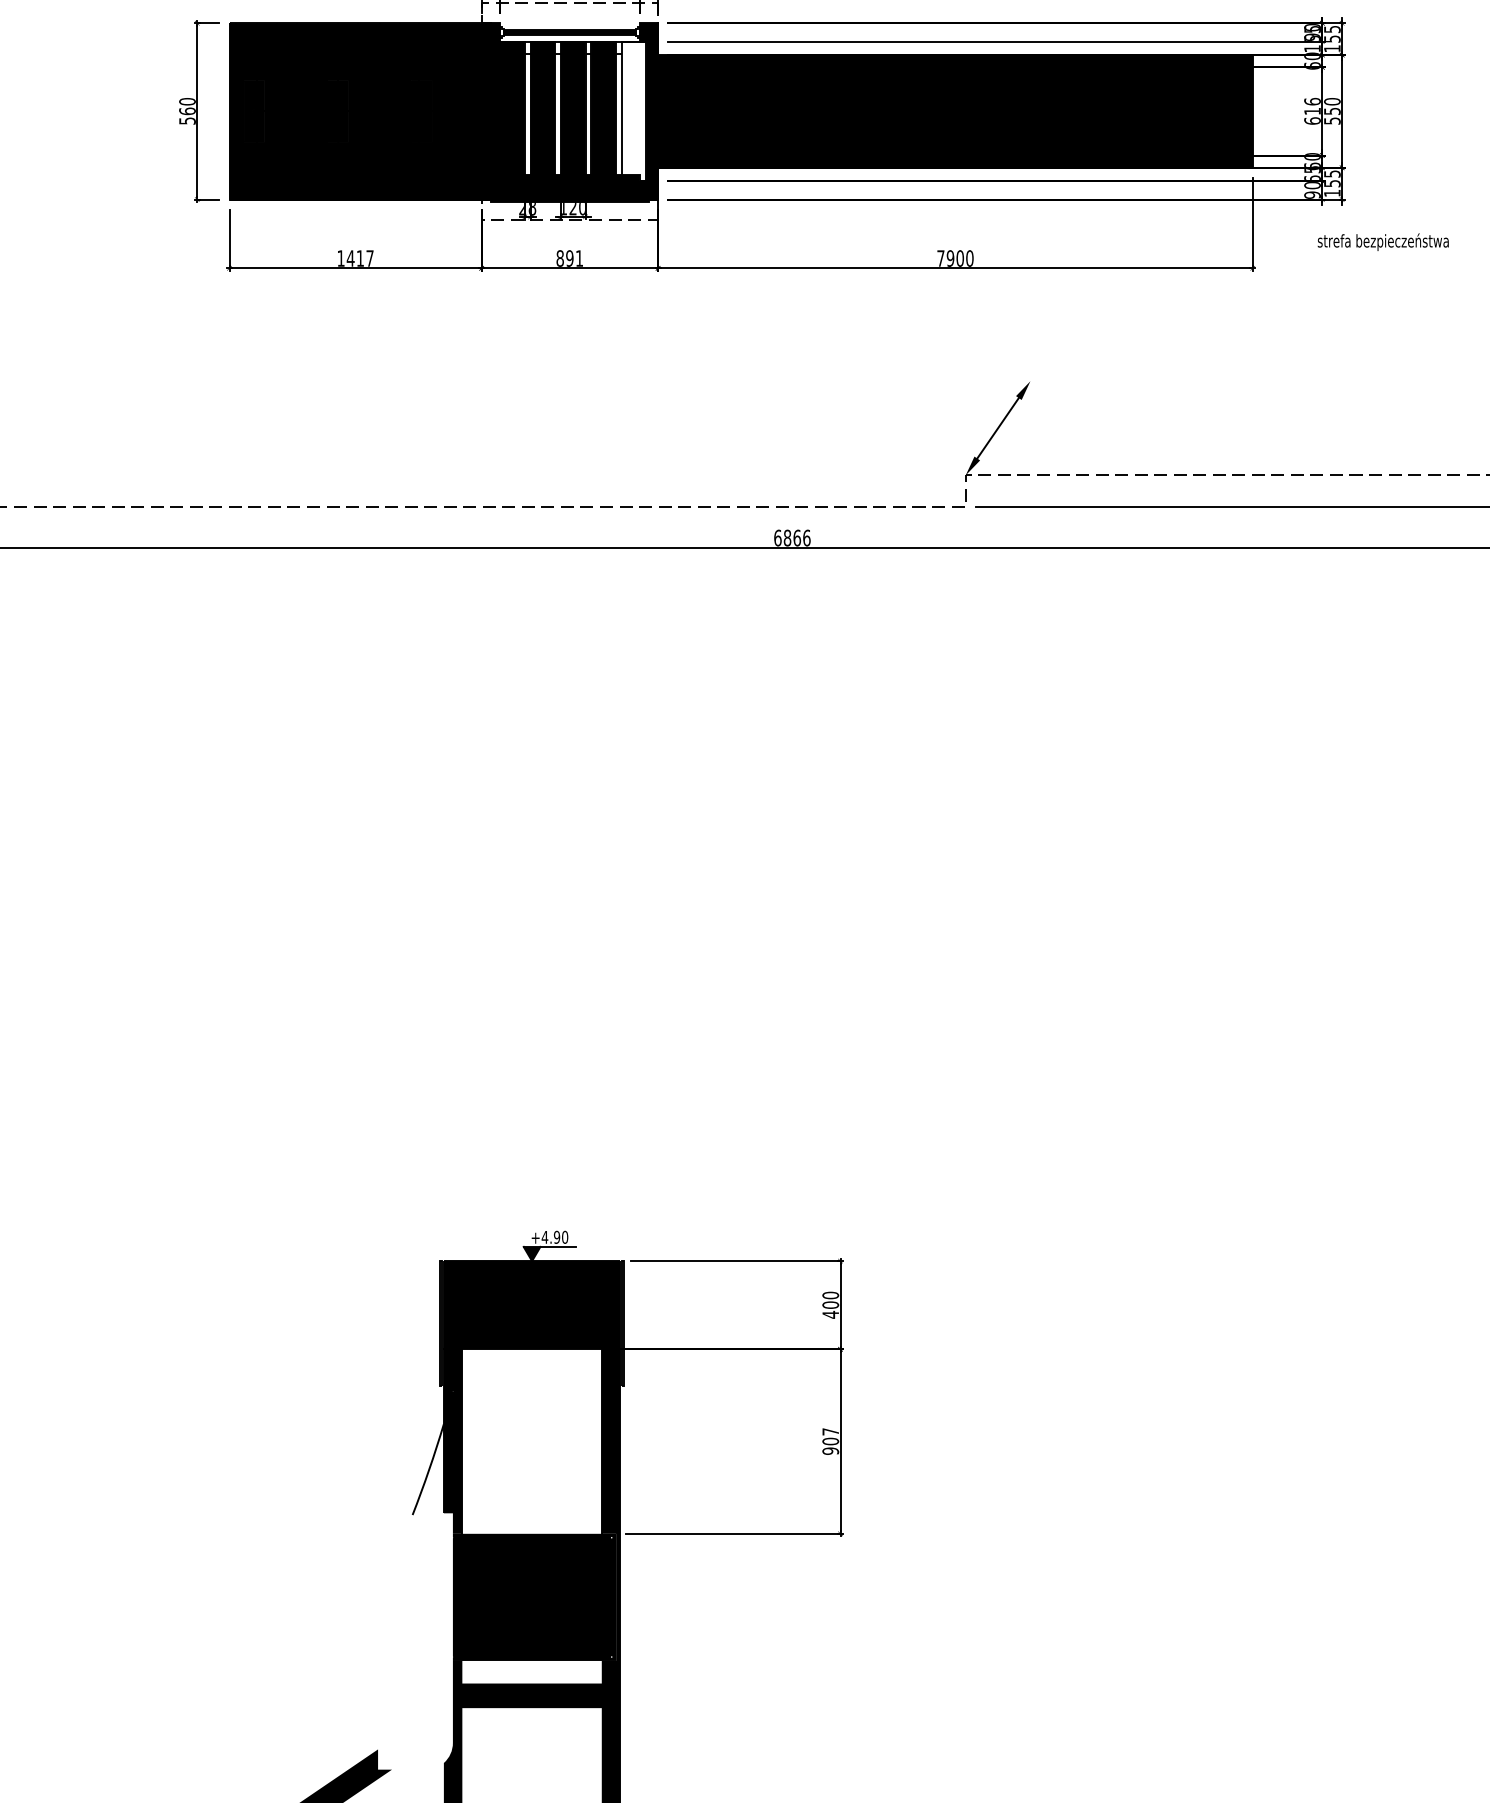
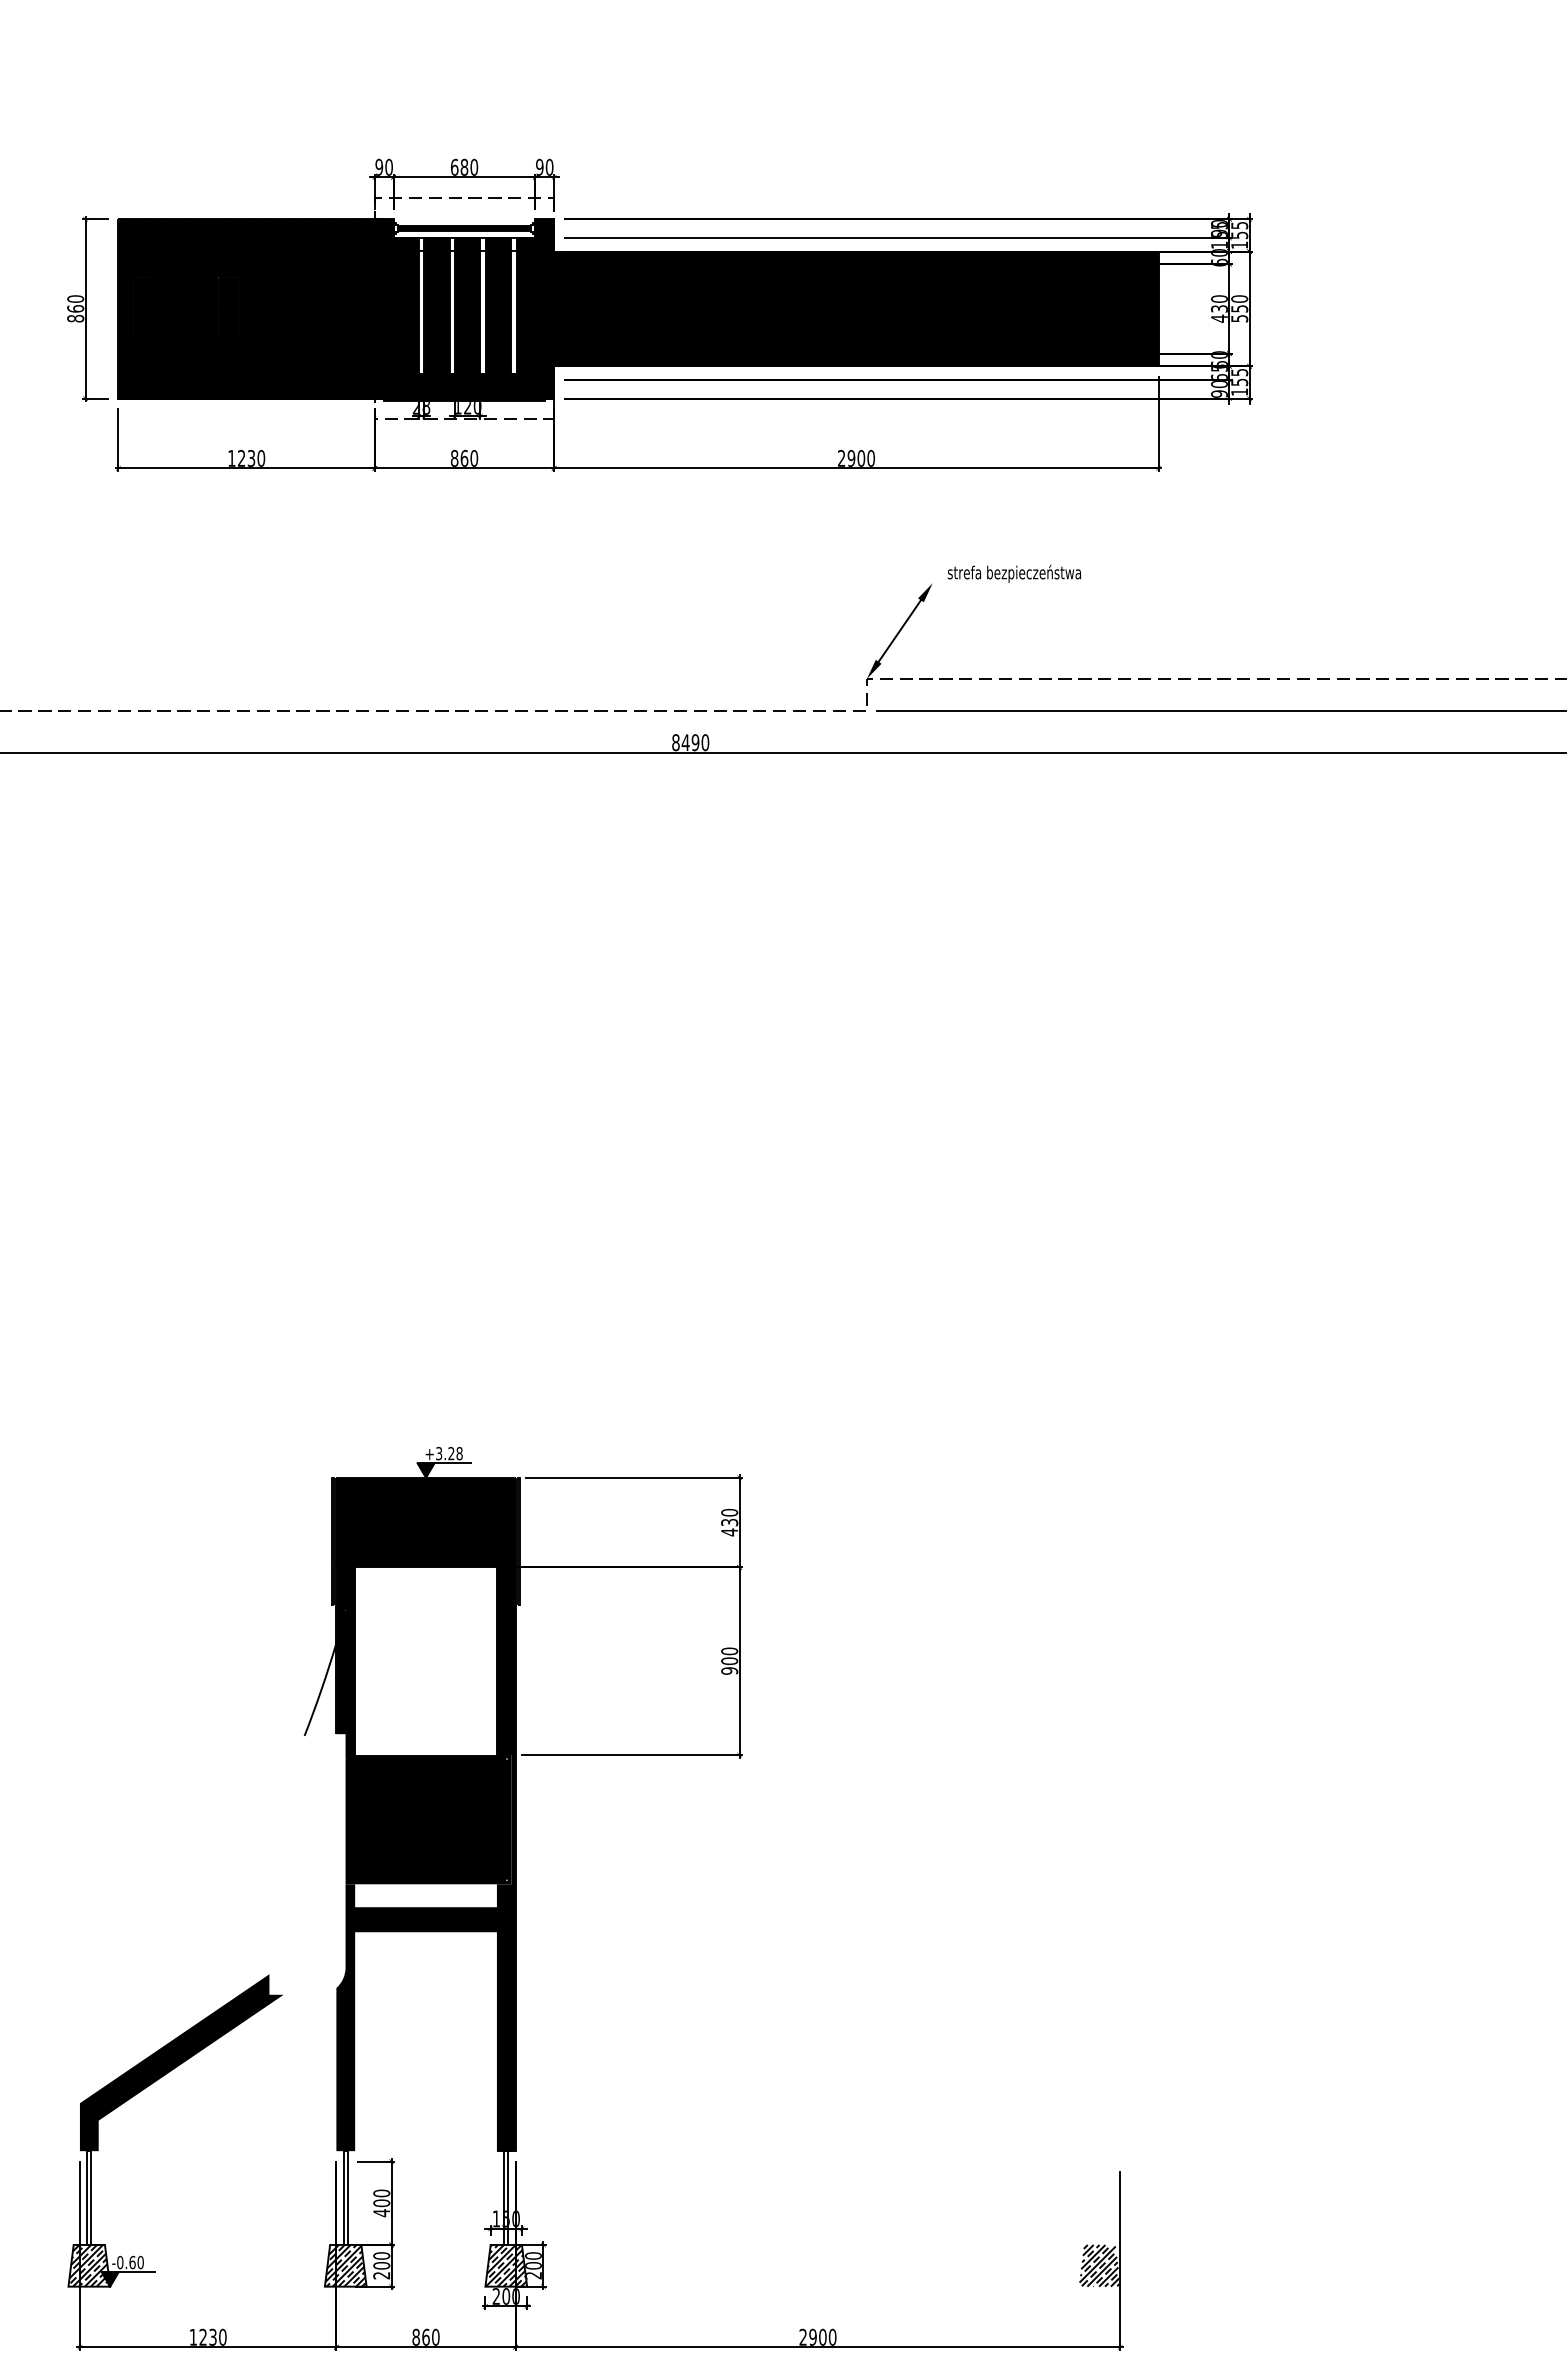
fill: (633, 111) -> (529, 308), added
text: (1312, 111) -> (1219, 308), 616 -> 430
text: (187, 120) -> (75, 318), 560 -> 860
text: (1382, 241) -> (1013, 573), moved
text: (360, 257) -> (251, 457), 1417 -> 1230
text: (574, 257) -> (469, 457), 891 -> 860
text: (940, 257) -> (841, 457), 7900 -> 2900
text: (792, 537) -> (690, 742), 6866 -> 8490
text: (554, 1237) -> (448, 1453), +4.90 -> +3.28
text: (830, 1305) -> (729, 1522), 400 -> 430
text: (830, 1431) -> (729, 1651), 907 -> 900

